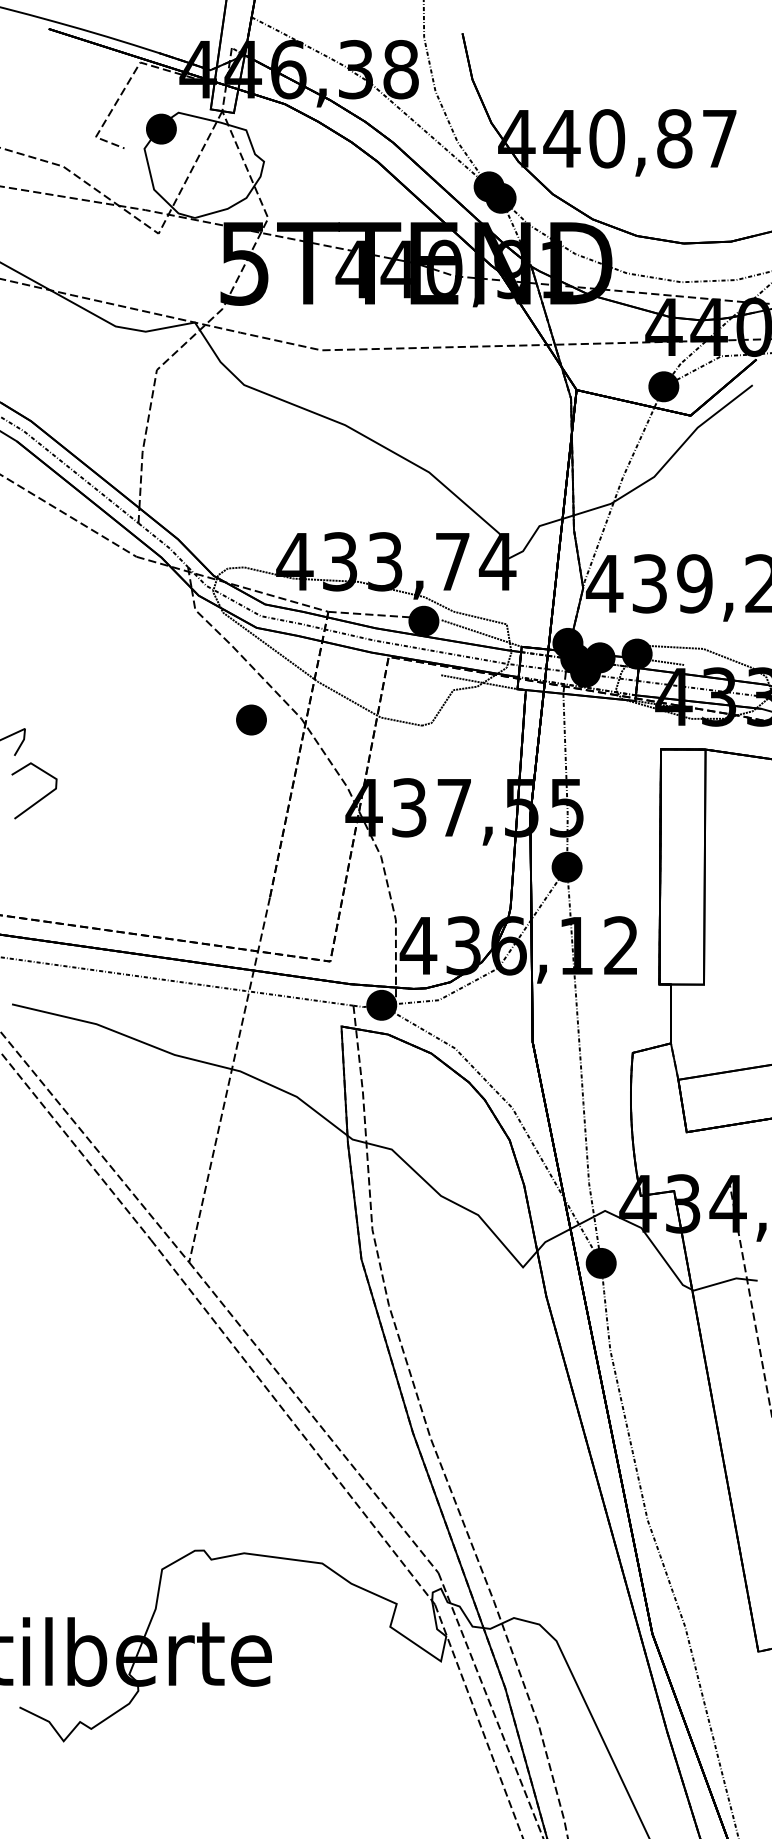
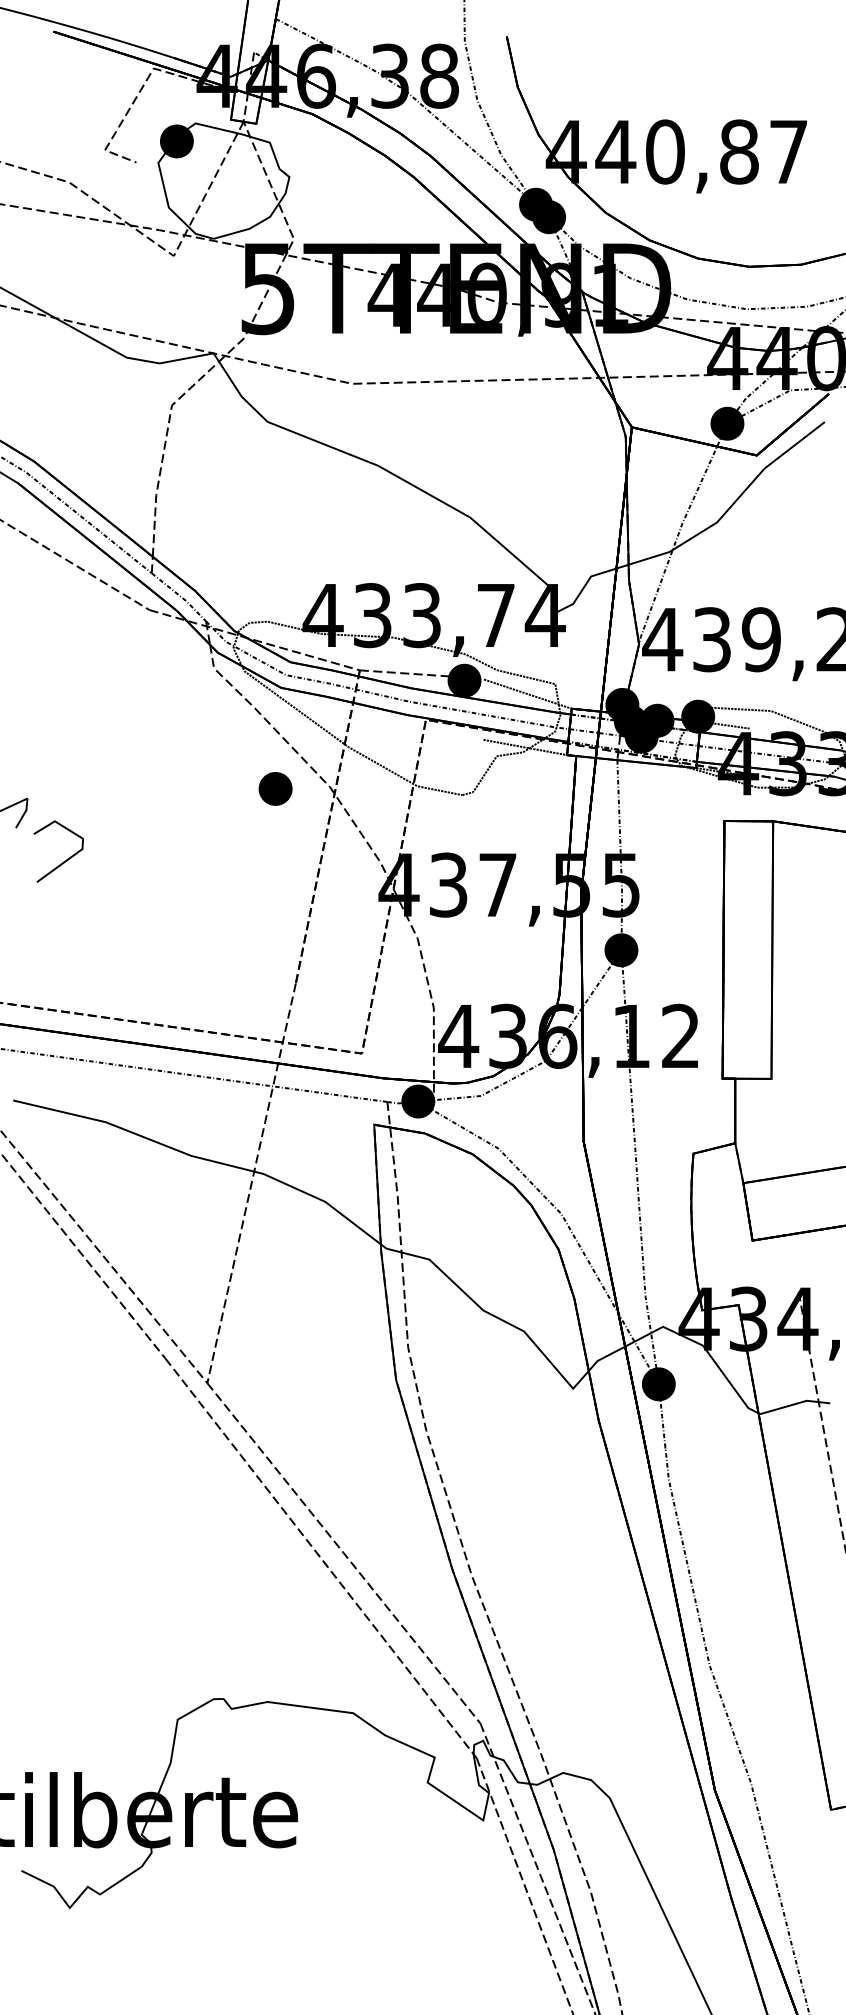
line: (38, 799) -> (63, 861), moved

